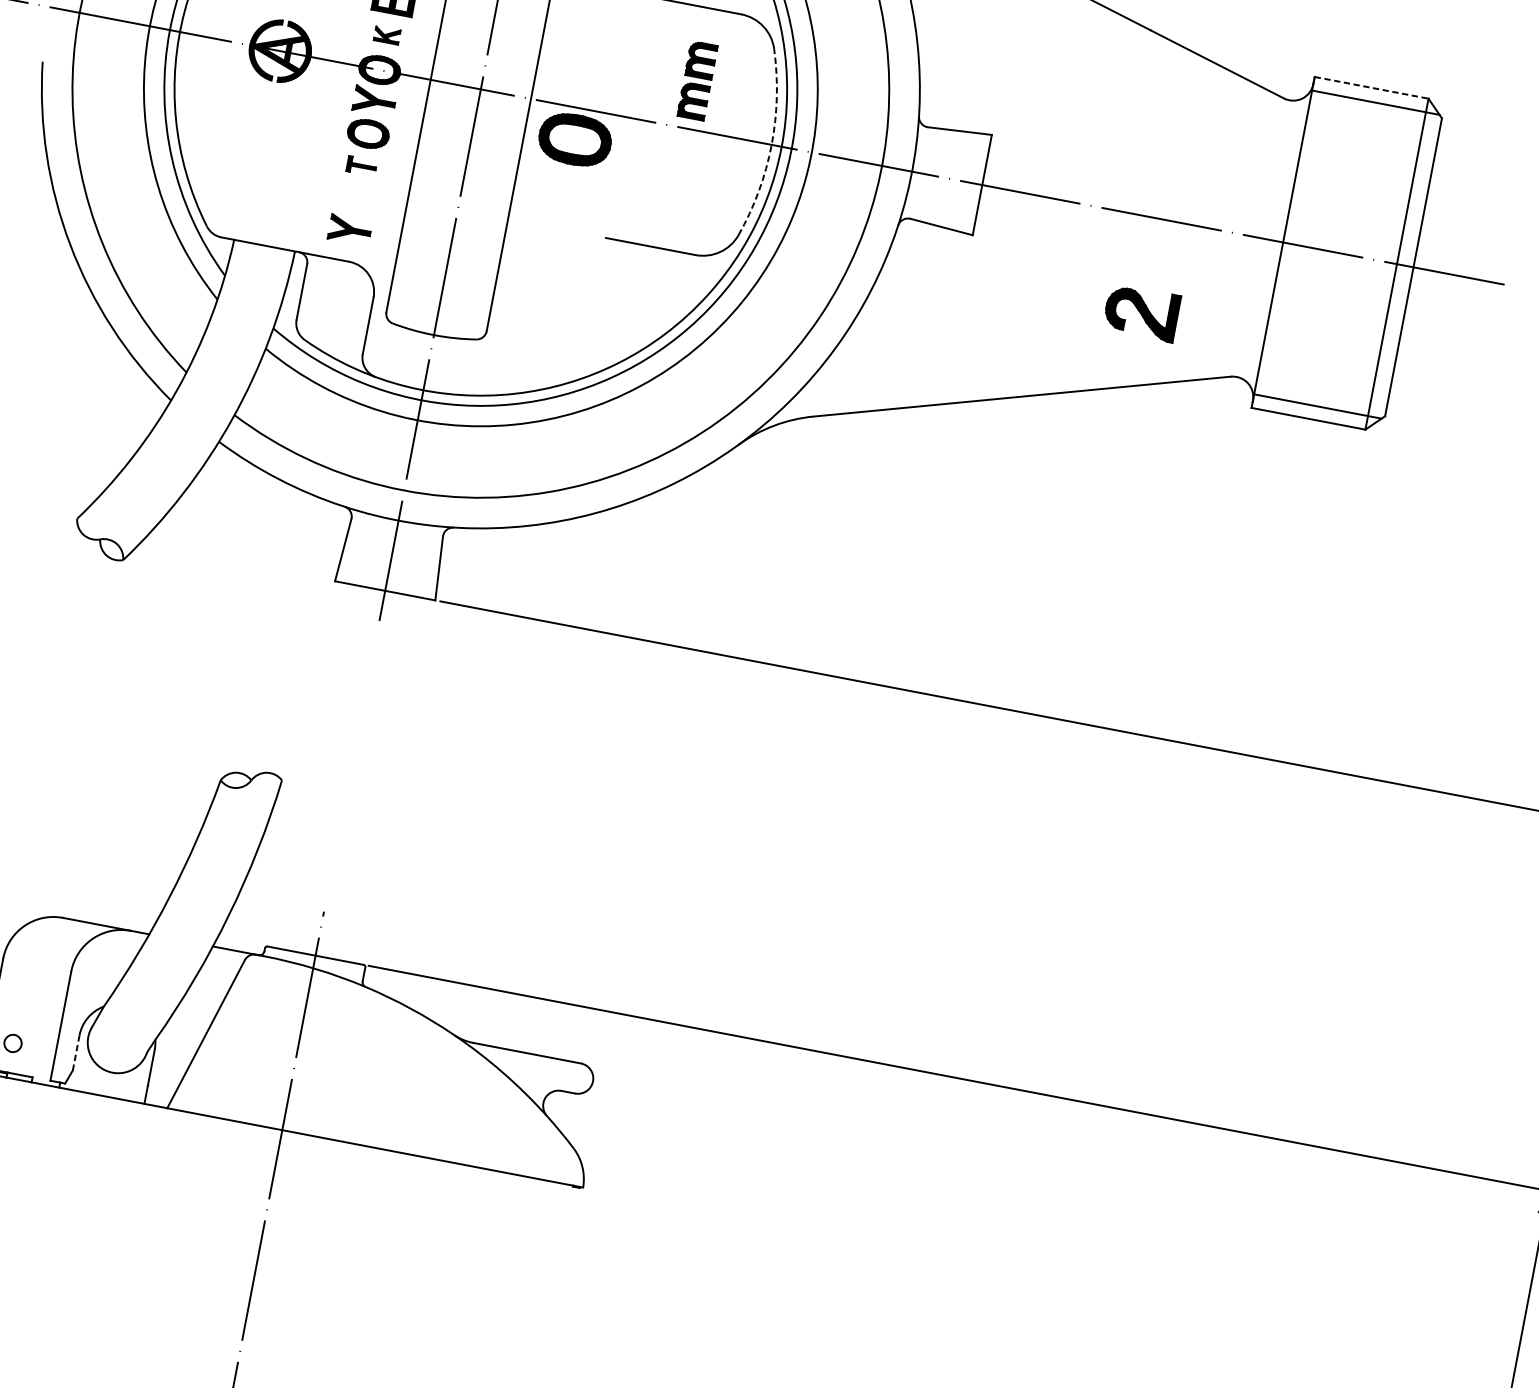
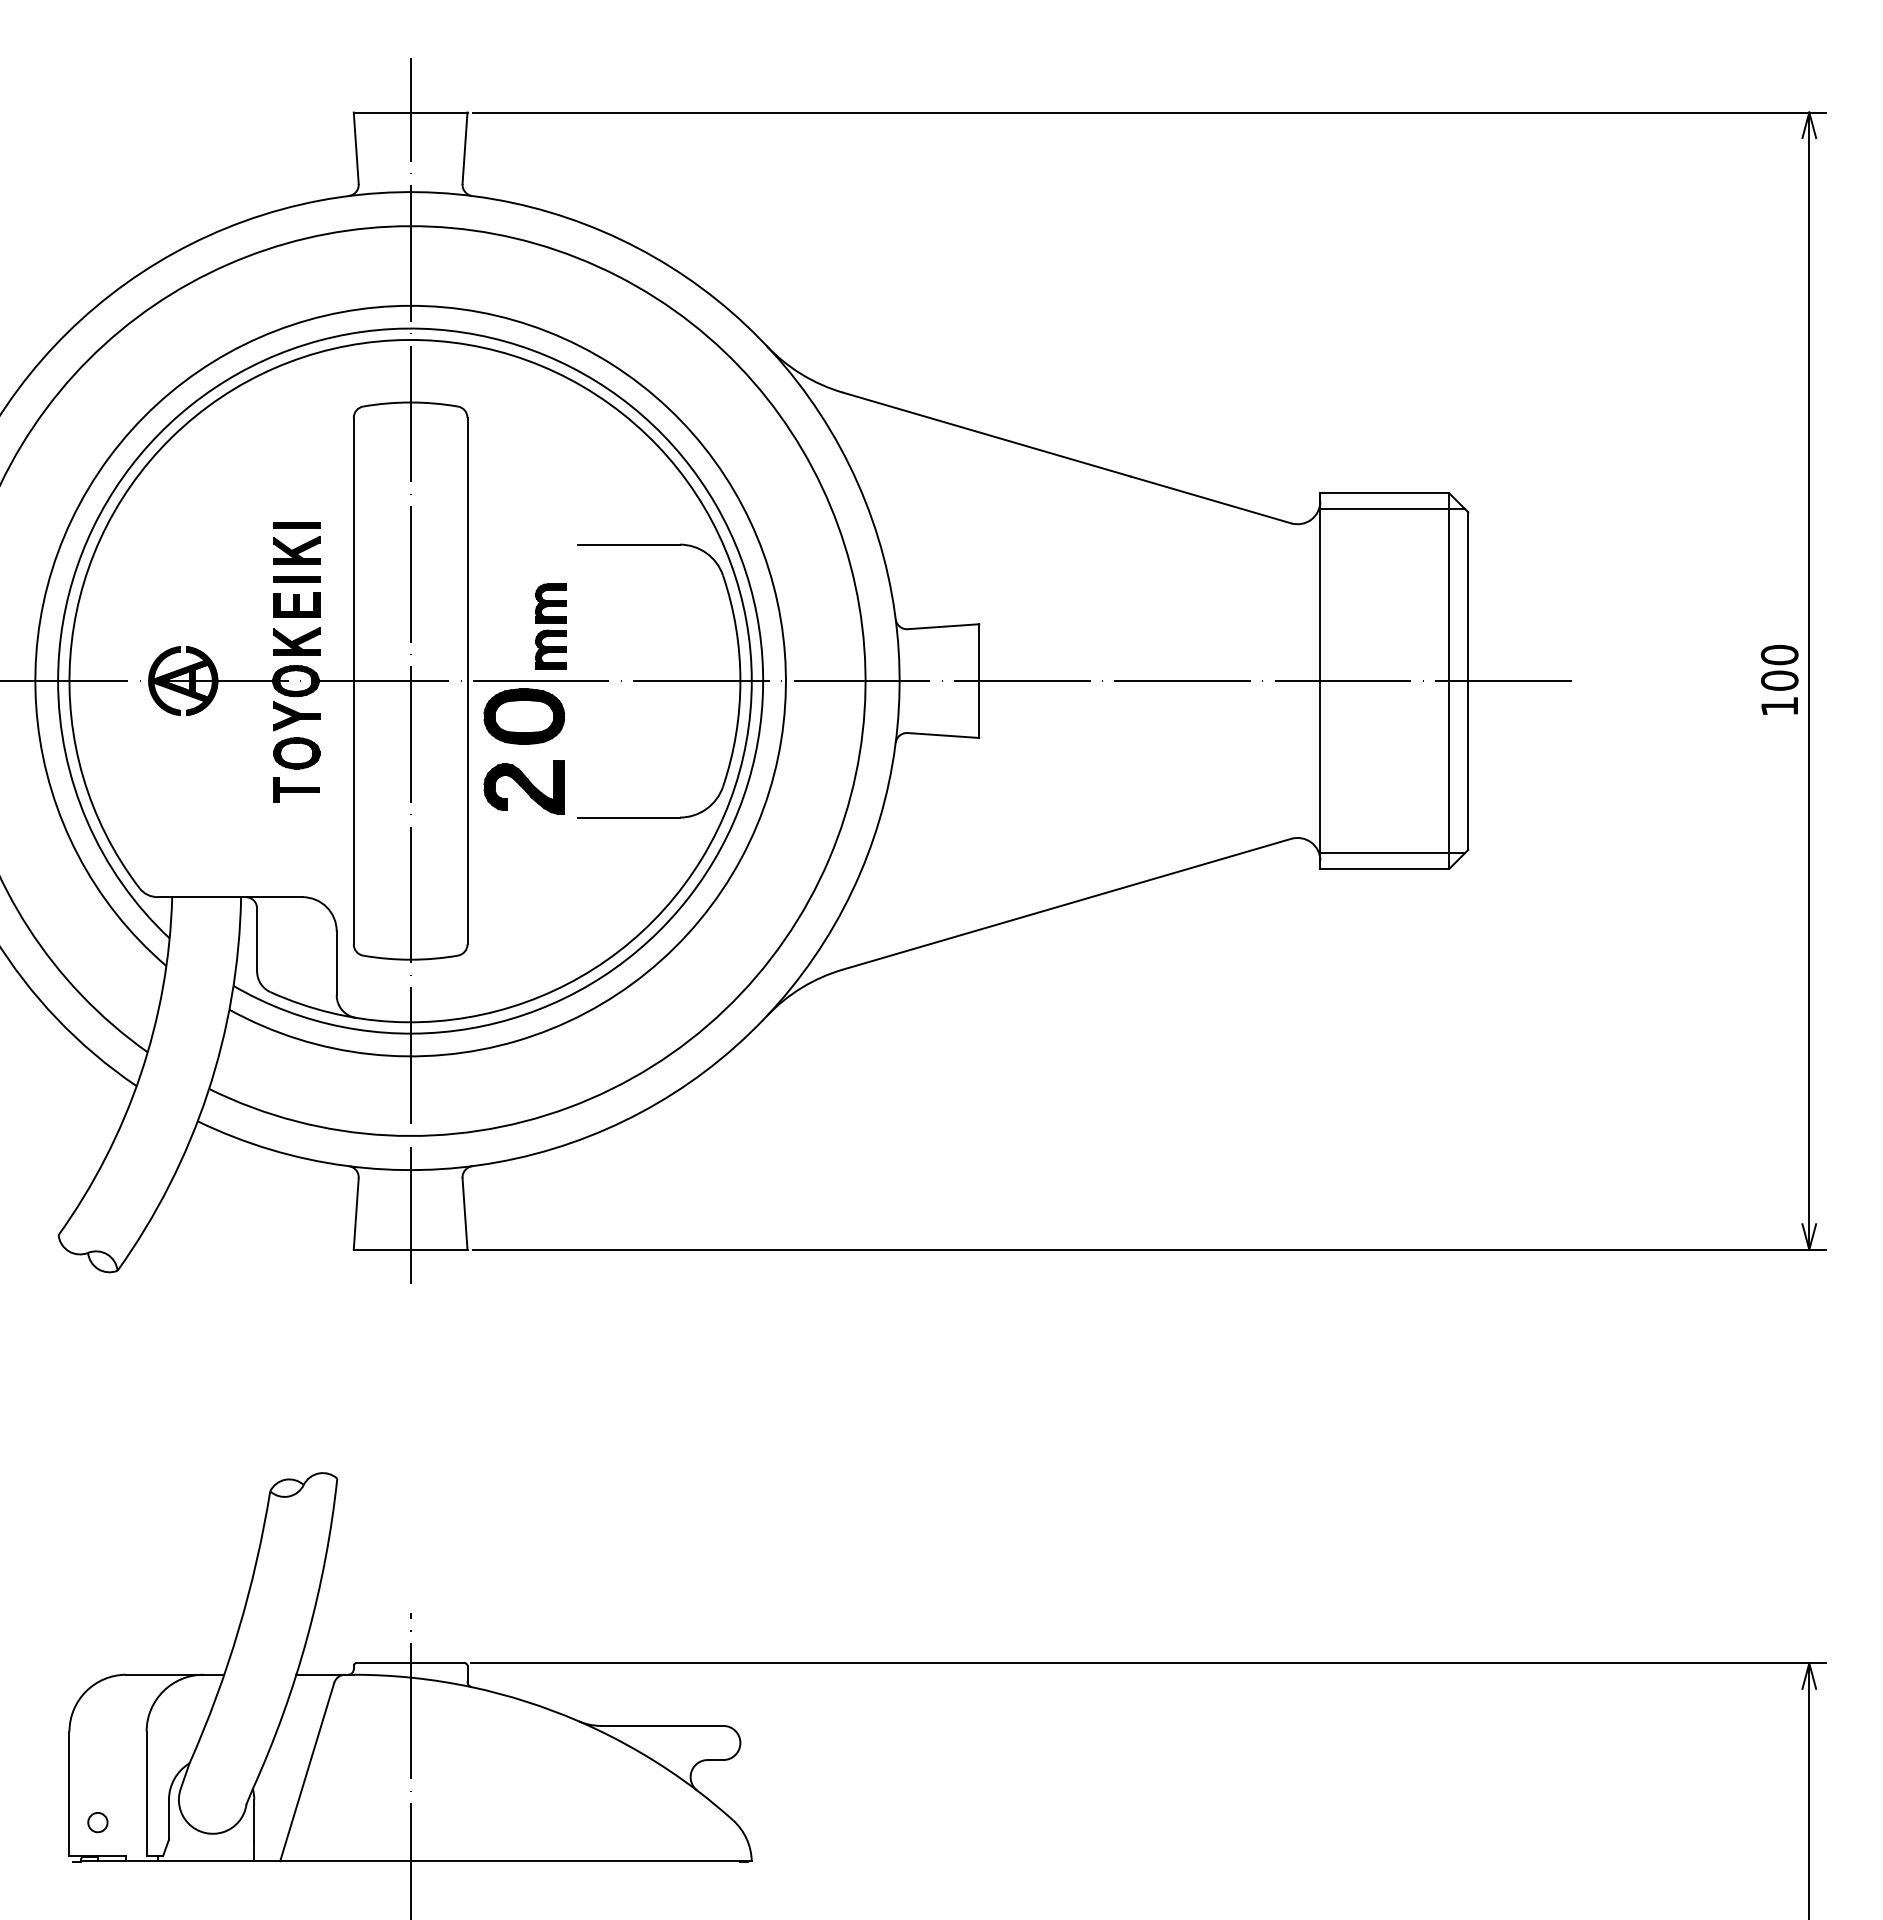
part: (386, 35) -> (296, 641), size x1.67
part: (697, 80) -> (550, 626), moved
line: (1371, 87) -> (1384, 493), dashed -> solid
arc: (771, 145) -> (740, 681), dashed -> solid
part: (361, 165) -> (296, 789), size x1.43
part: (349, 230) -> (296, 862), removed
part: (1141, 312) -> (523, 787), moved
line: (75, 1052) -> (168, 1819), dashed -> solid

